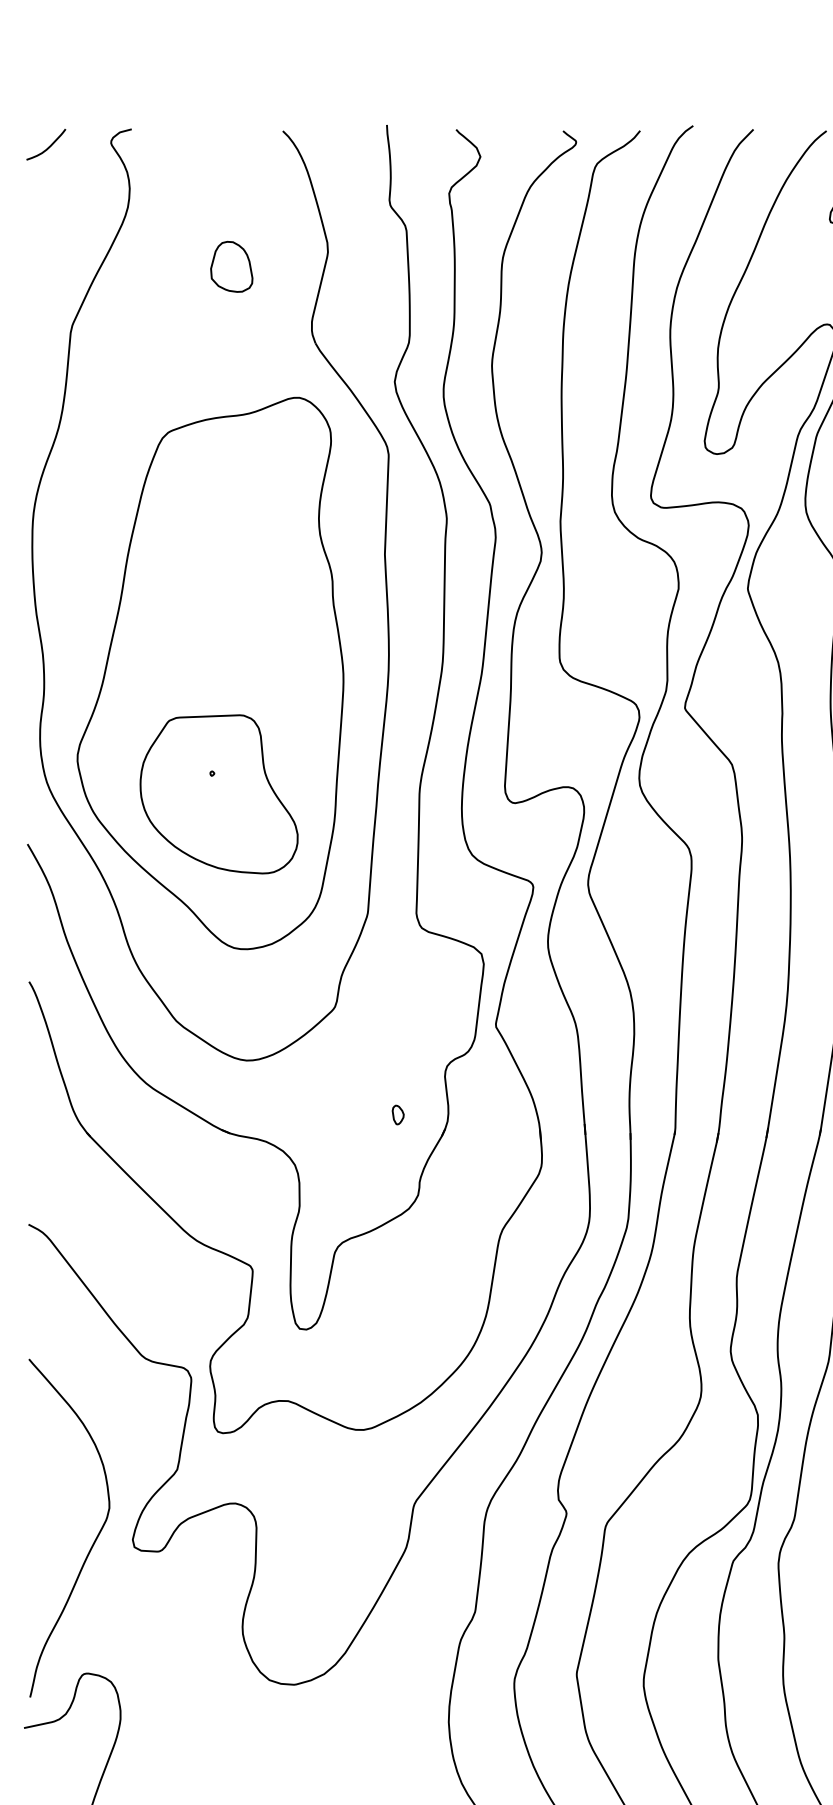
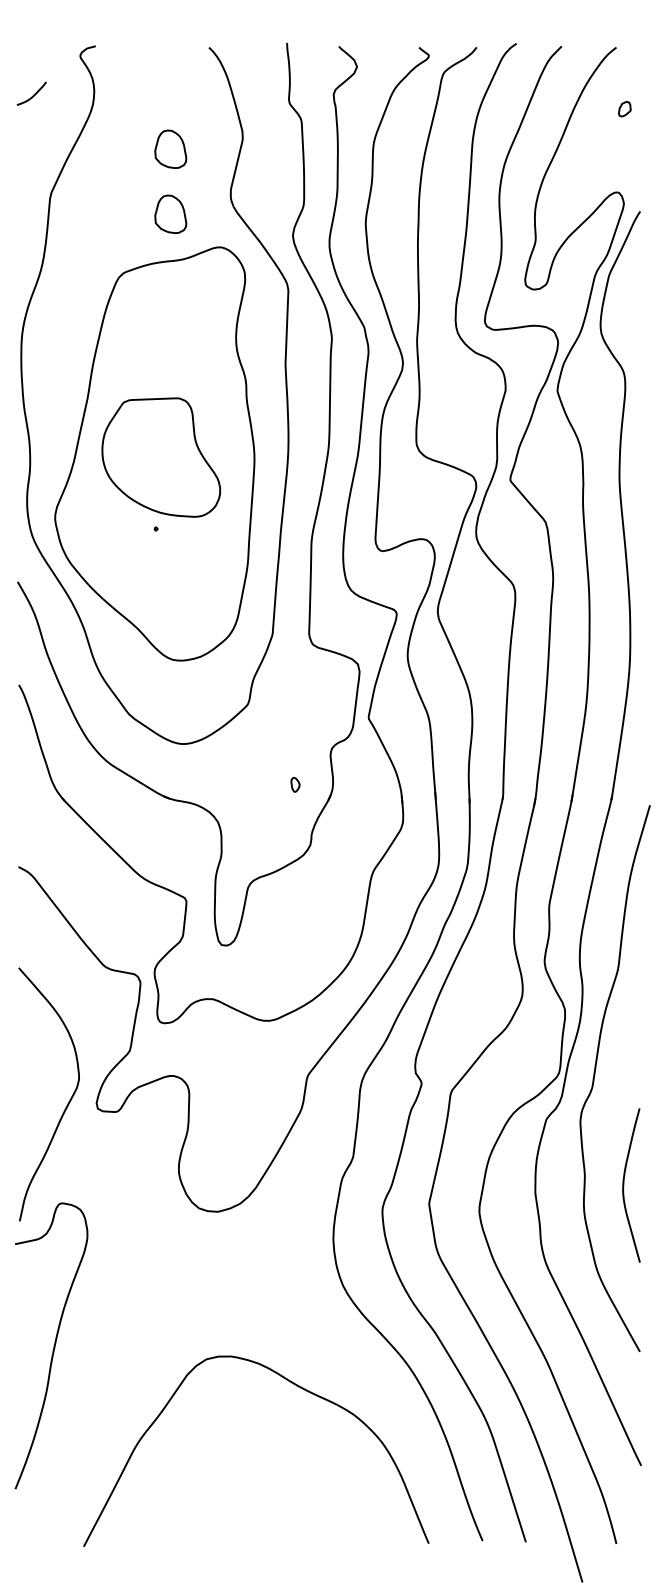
curve: (48, 145) -> (33, 94), moved
part: (231, 352) -> (170, 213), added
part: (218, 794) -> (160, 457), moved

